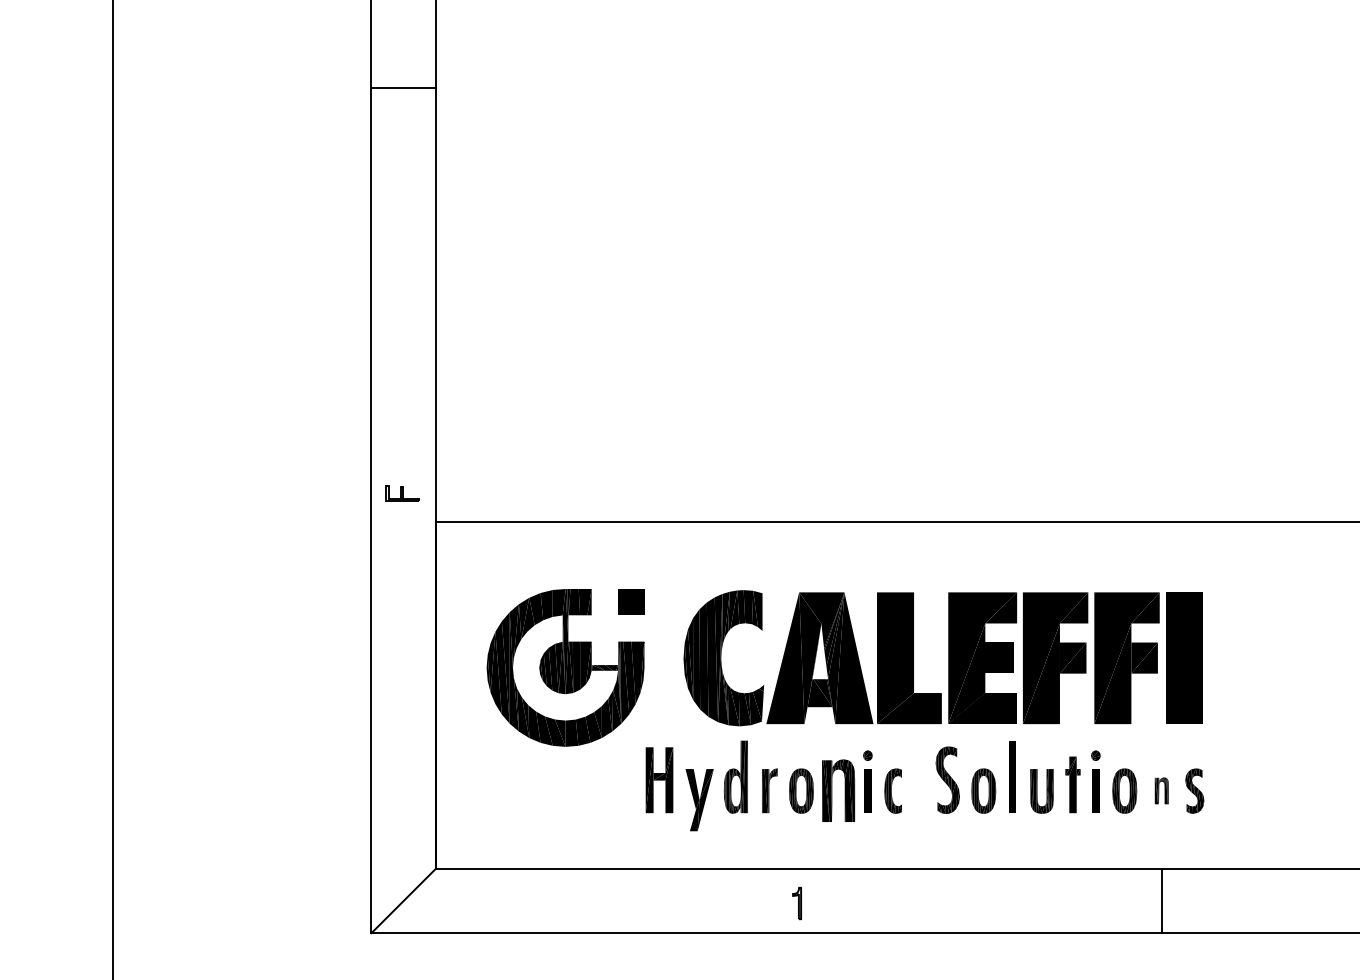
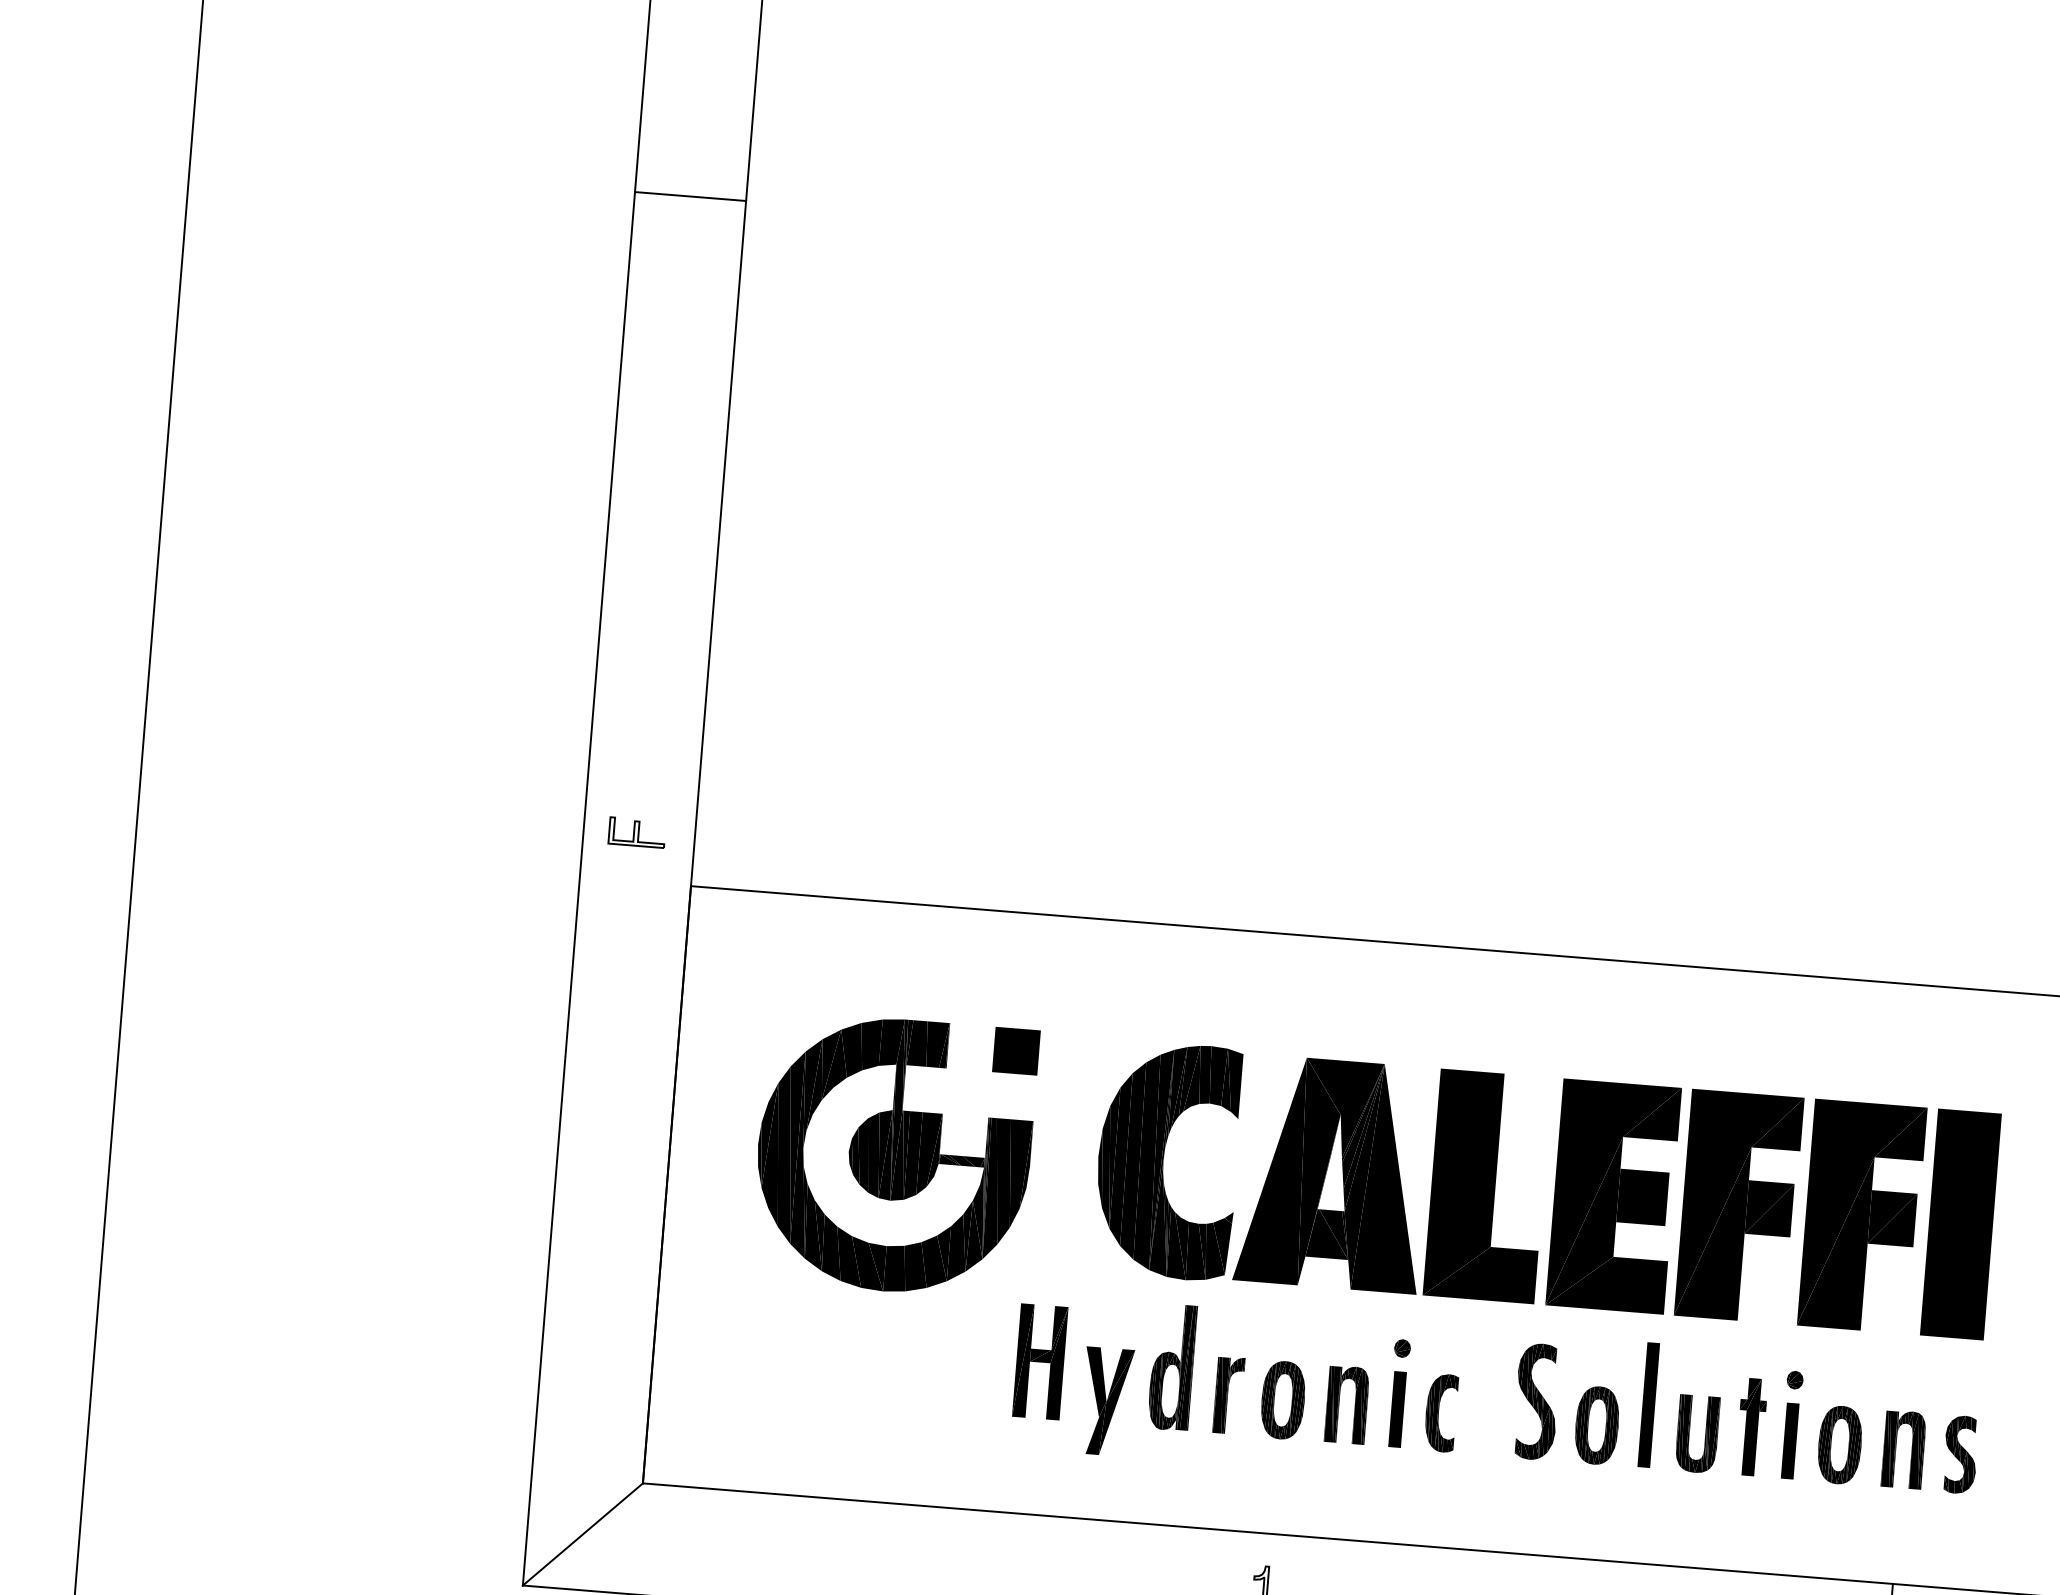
line: (403, 88) -> (690, 197), moved
part: (838, 790) -> (1347, 1404), size x0.71
part: (1161, 790) -> (1903, 1449), size x1.67

